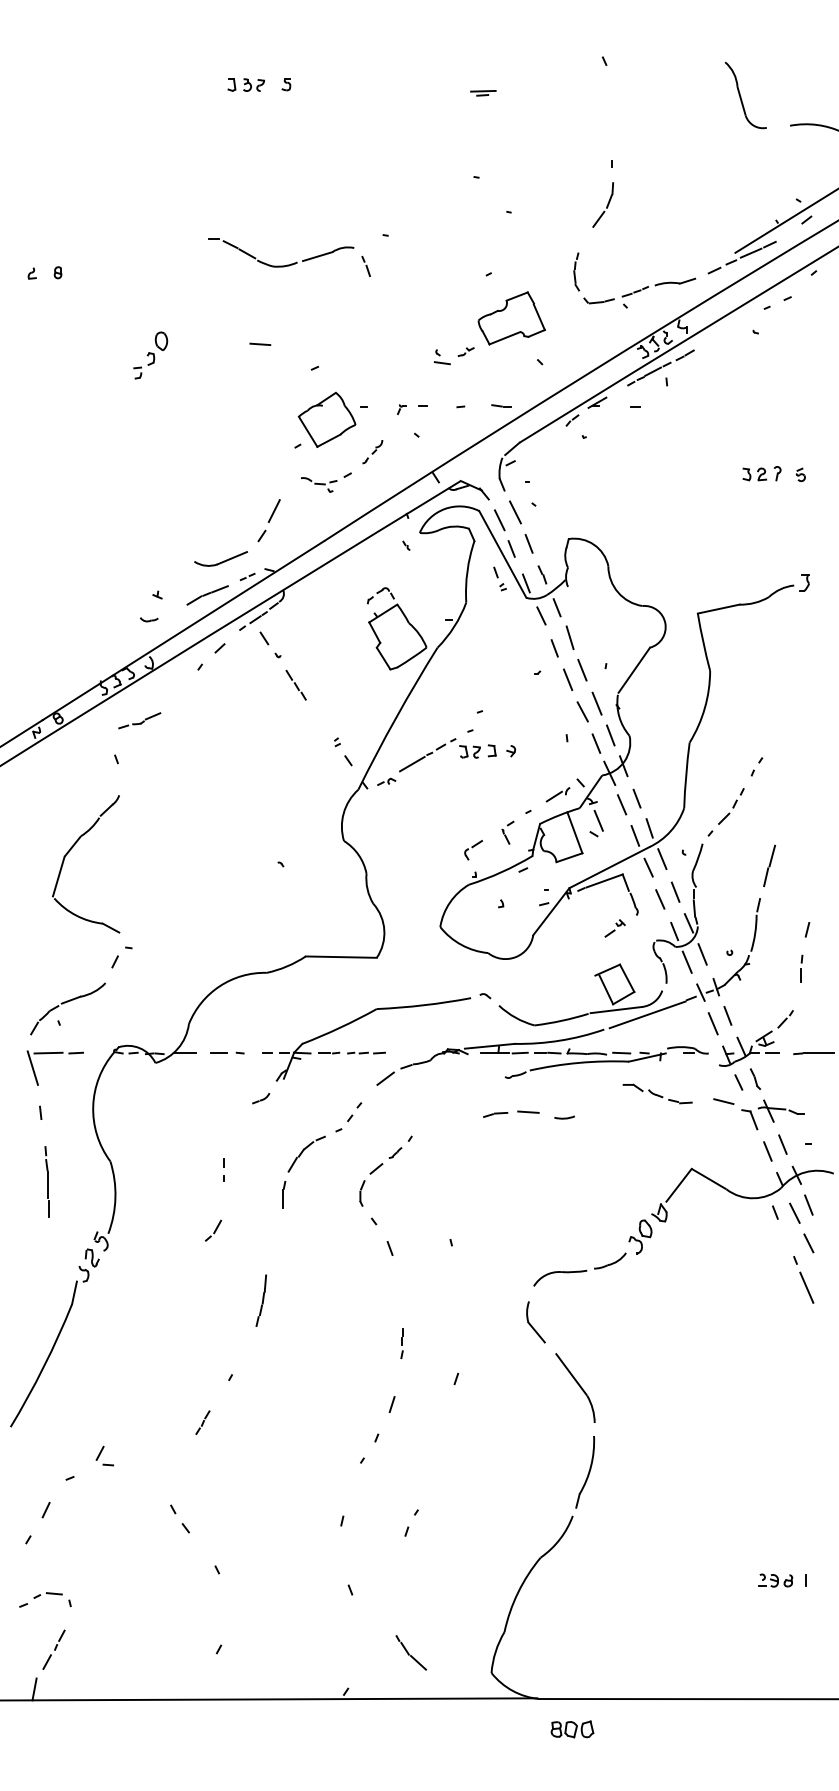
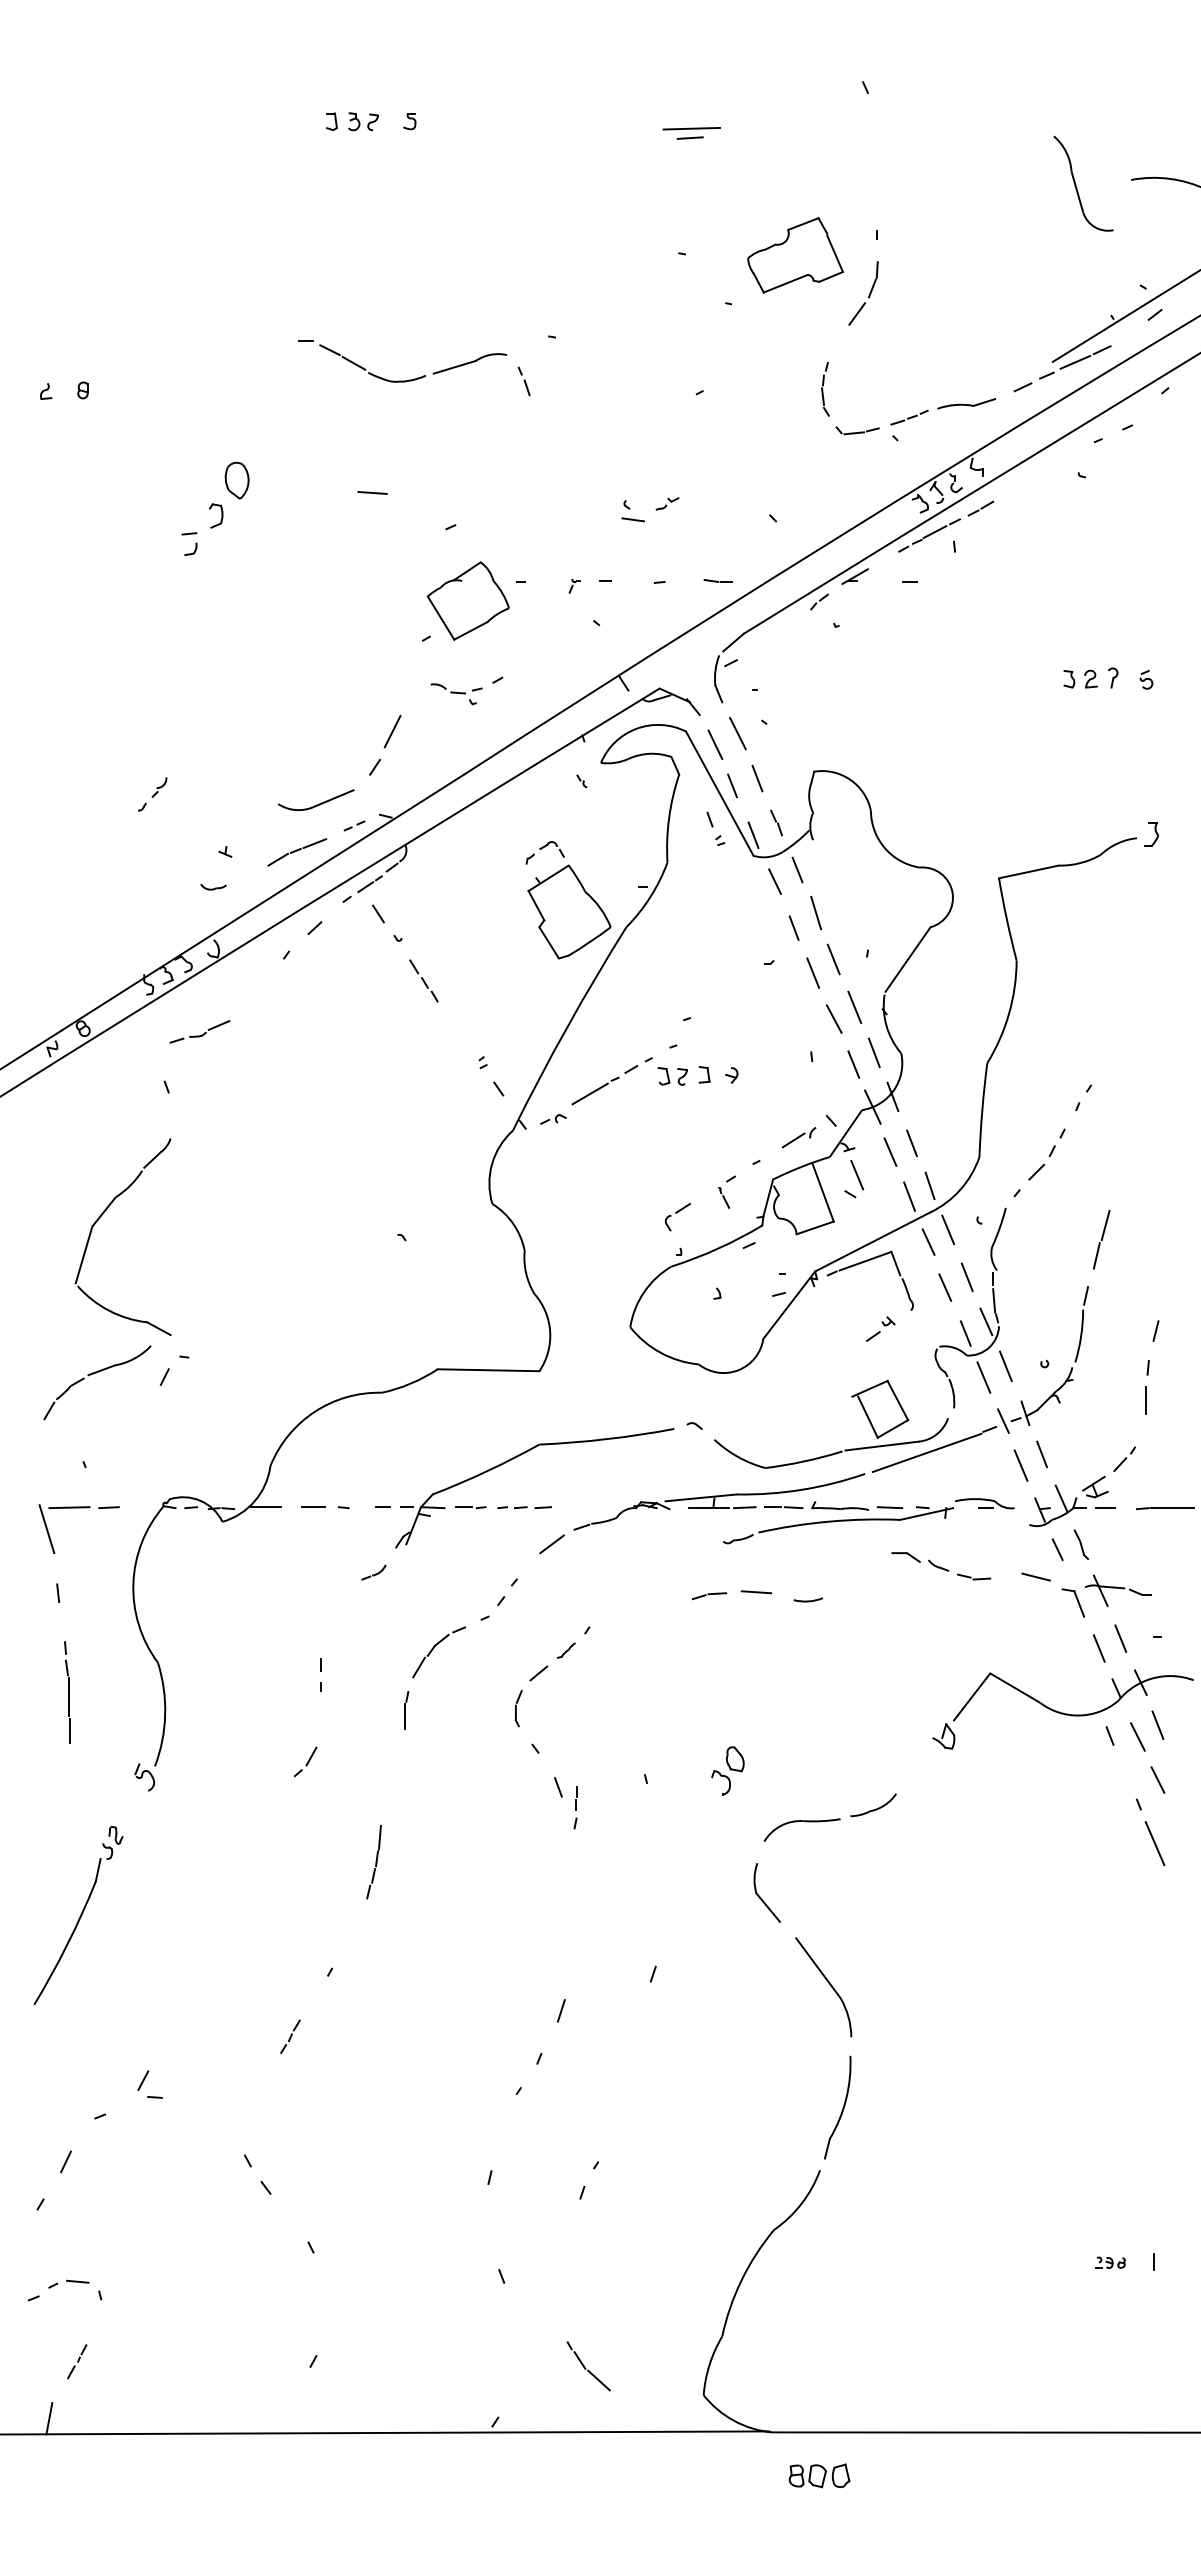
part: (483, 93) -> (692, 133), size x1.6
part: (745, 95) -> (1082, 183), moved
part: (511, 318) -> (795, 255), moved
part: (150, 355) -> (215, 508), size x1.4
part: (372, 452) -> (152, 795), moved
part: (801, 968) -> (1147, 1386), size x1.4
part: (67, 1008) -> (96, 1382), moved
part: (640, 1236) -> (727, 1770), moved
part: (54, 1337) -> (77, 1914), size x0.7
part: (401, 1343) -> (574, 1807), moved
part: (775, 1580) -> (1110, 2262), size x0.6
part: (53, 1649) -> (76, 2361), size x0.6

